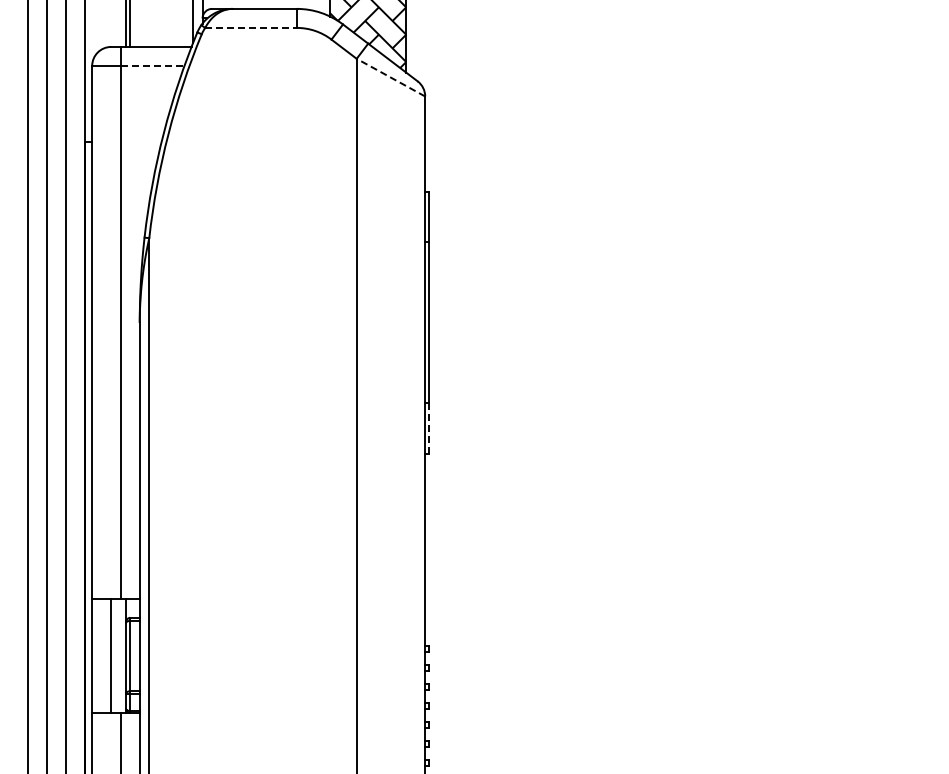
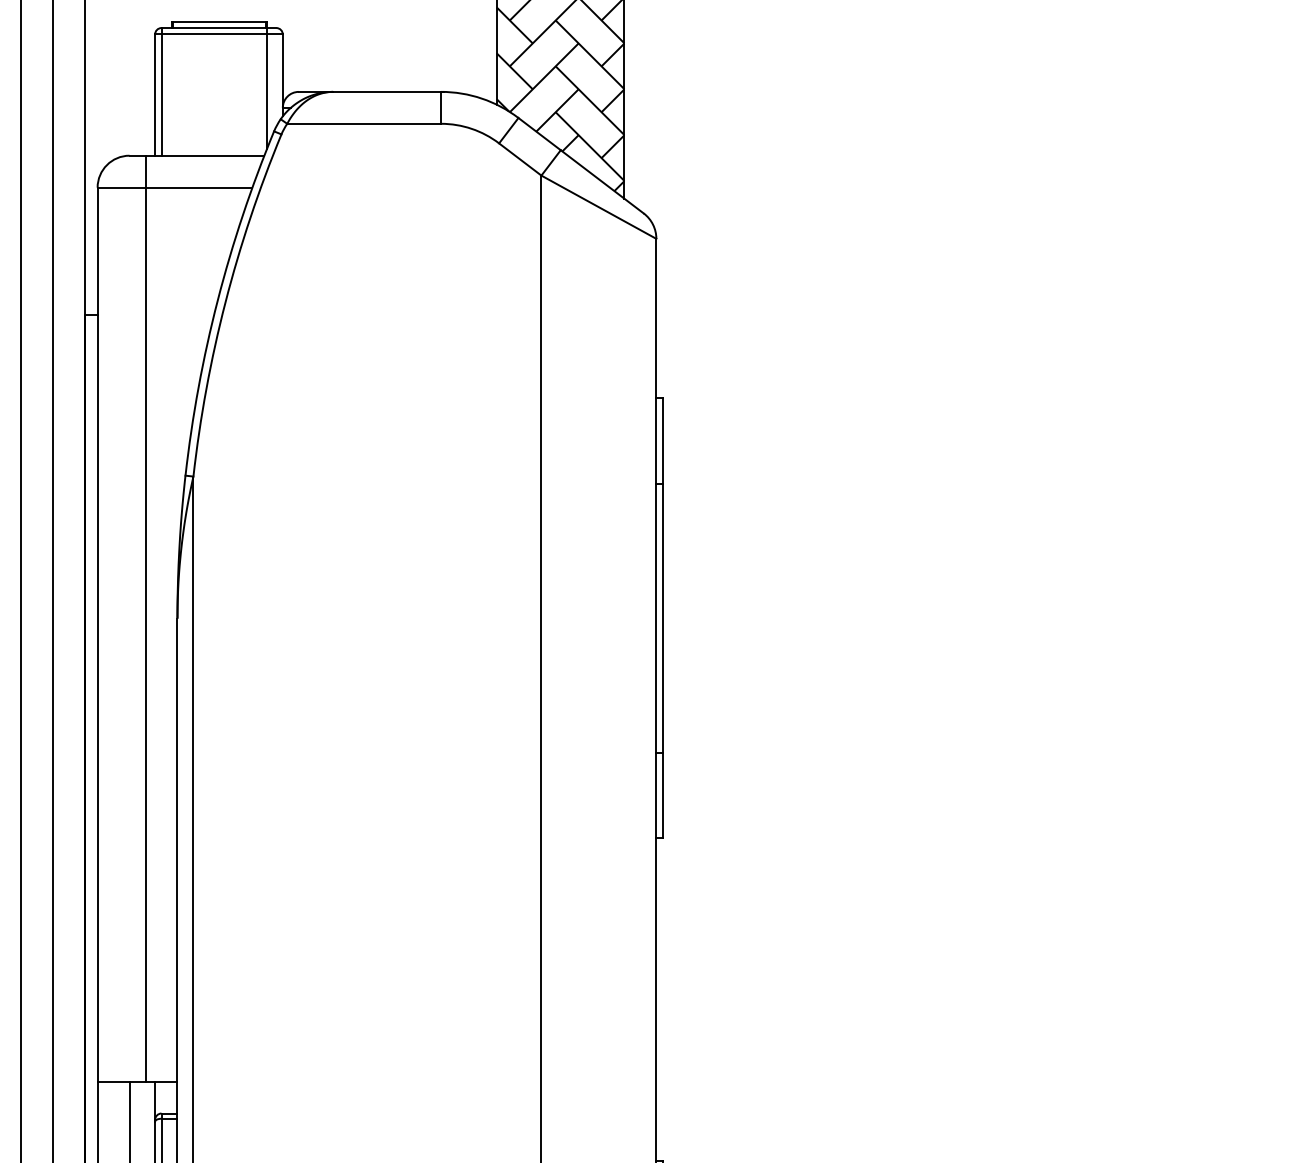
line: (251, 27) -> (364, 123), dashed -> solid
line: (152, 65) -> (198, 186), dashed -> solid
line: (390, 77) -> (598, 206), dashed -> solid
line: (429, 428) -> (663, 795), dashed -> solid

